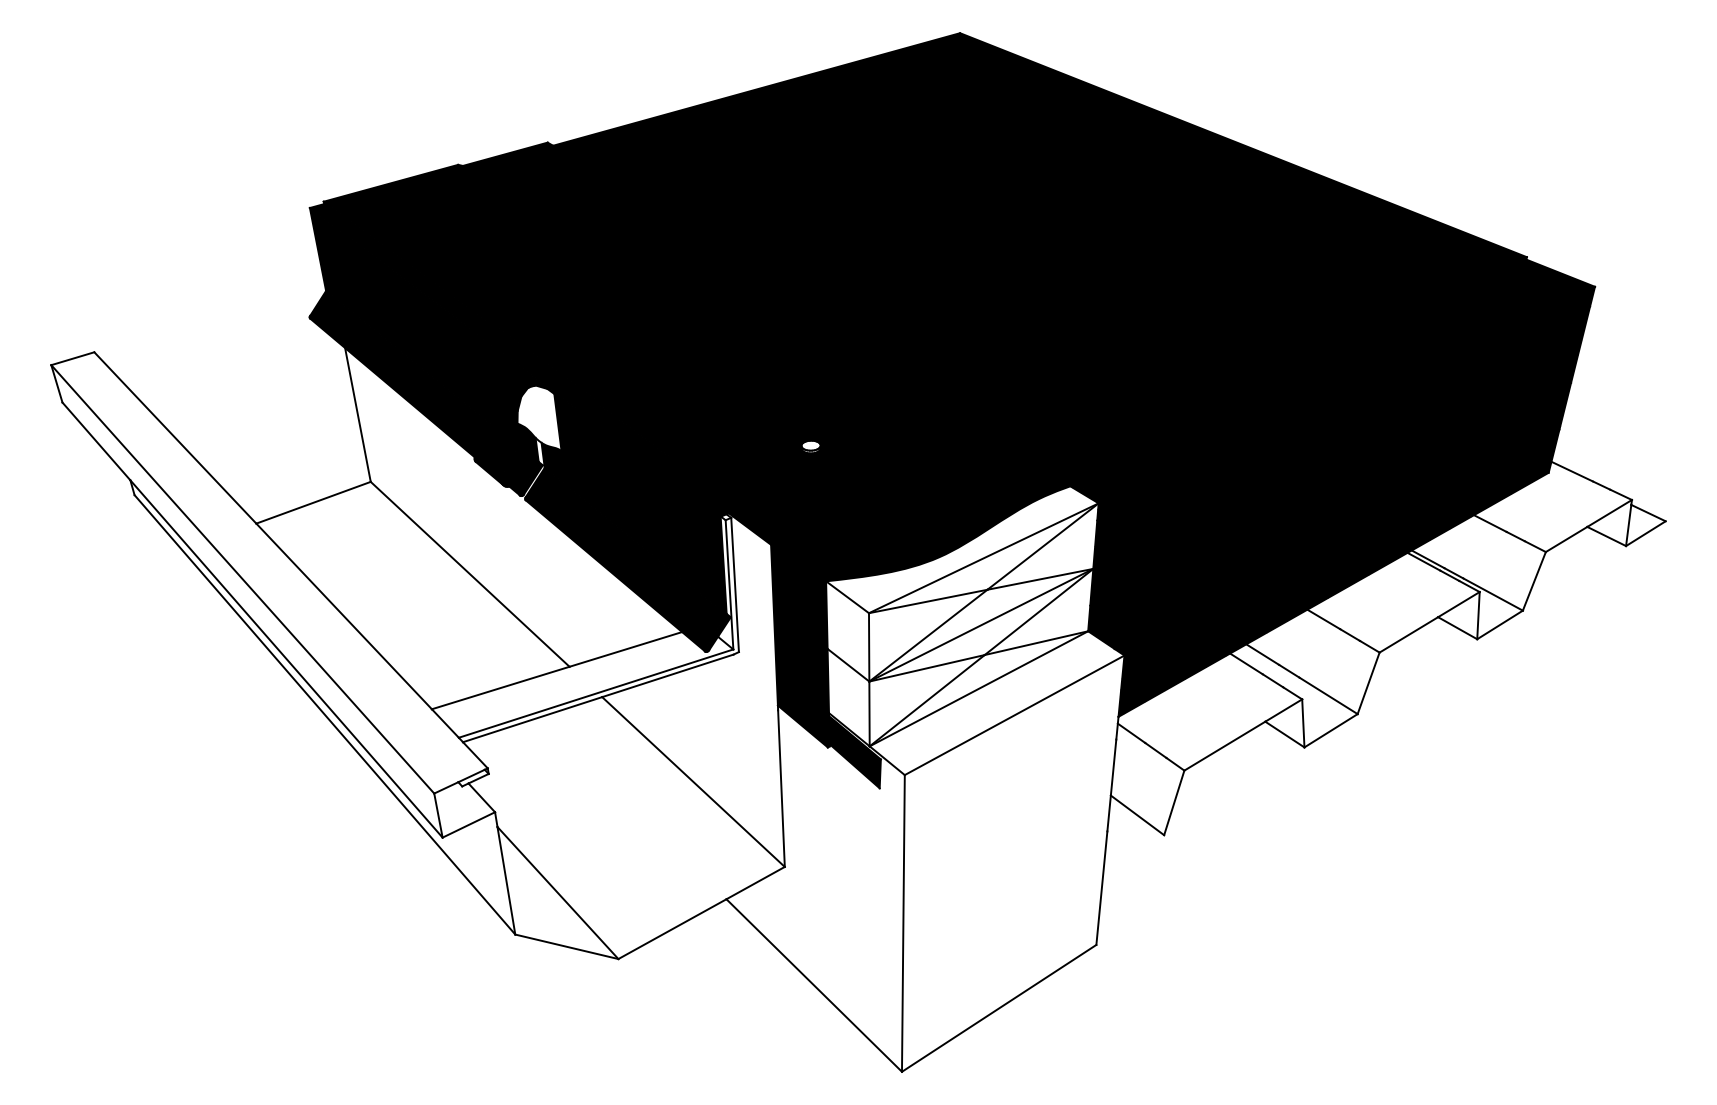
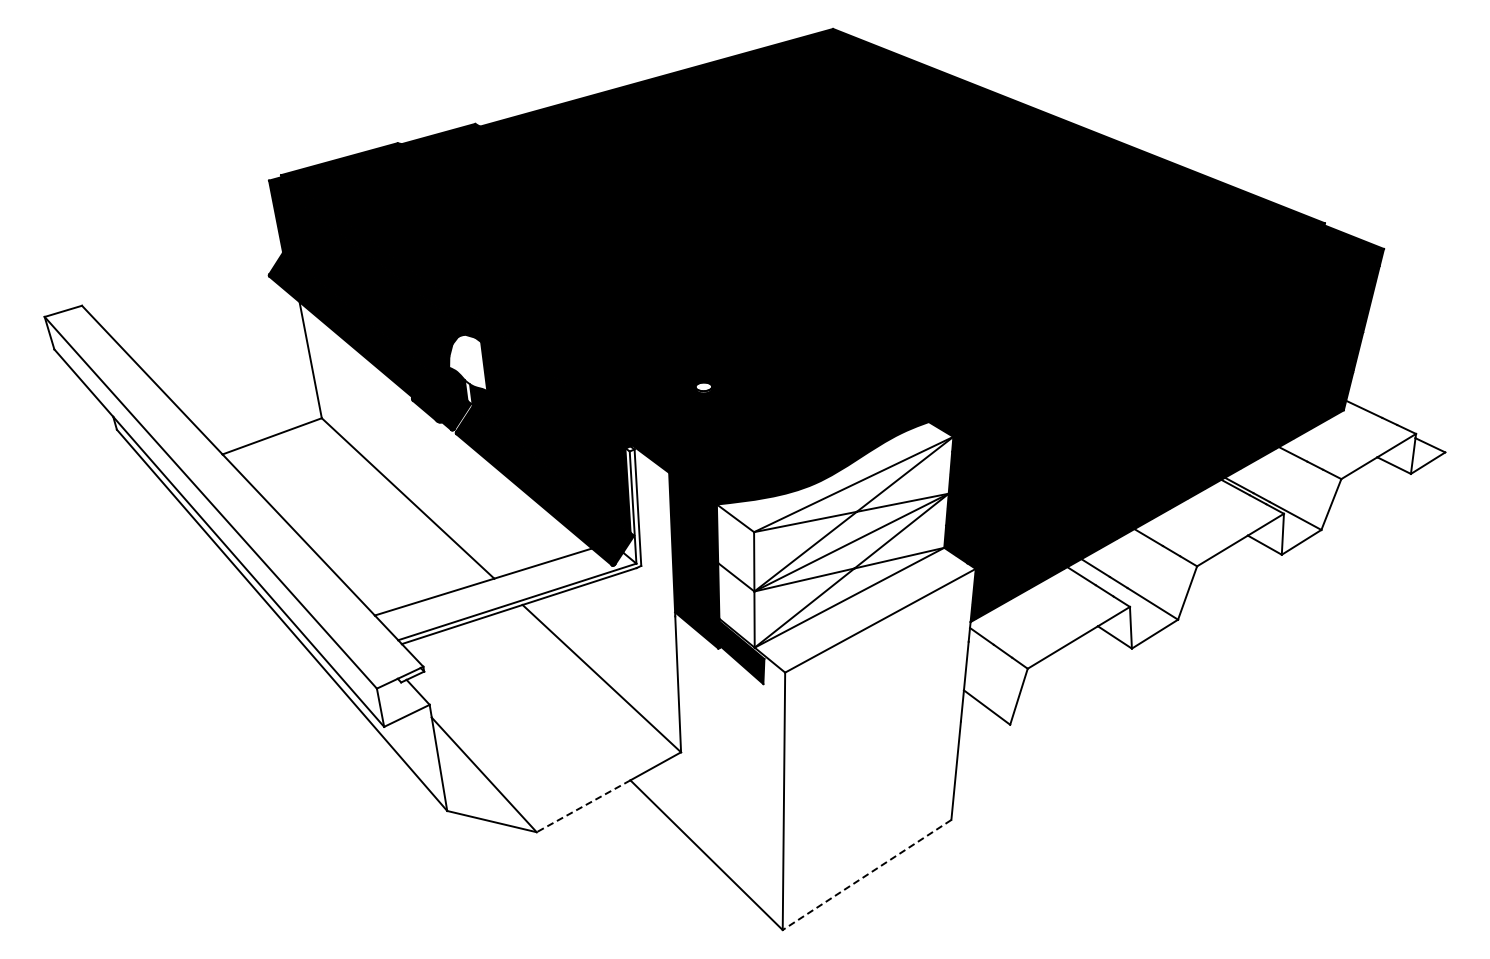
line: (672, 929) -> (583, 806), solid -> dashed
line: (999, 1008) -> (867, 875), solid -> dashed

